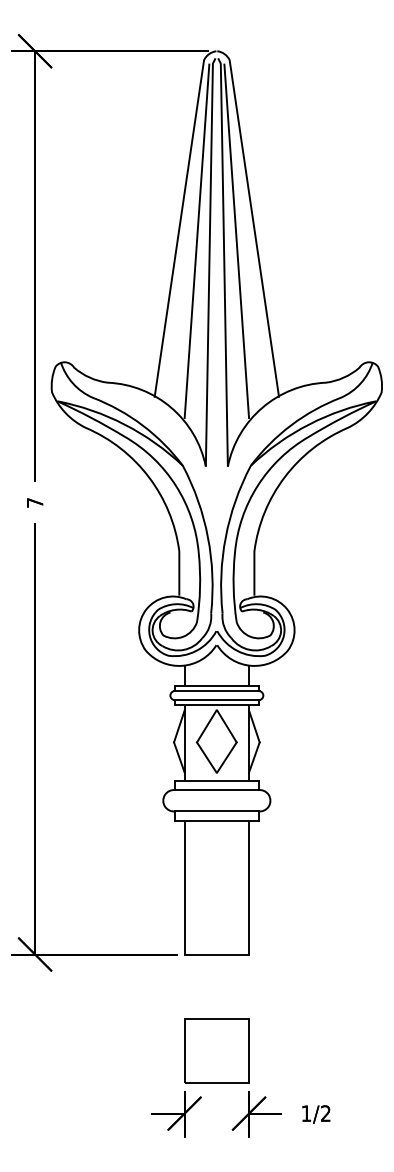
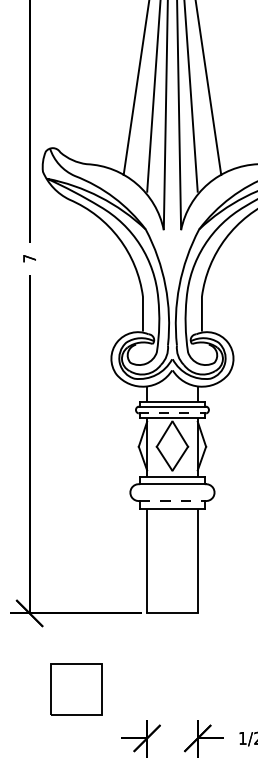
line: (216, 700) -> (172, 413), solid -> dashed
line: (217, 811) -> (172, 501), solid -> dashed
part: (216, 1050) -> (76, 688), moved

